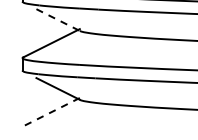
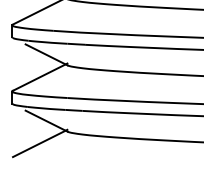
line: (58, 20) -> (46, 55), dashed -> solid
line: (50, 112) -> (39, 143), dashed -> solid

